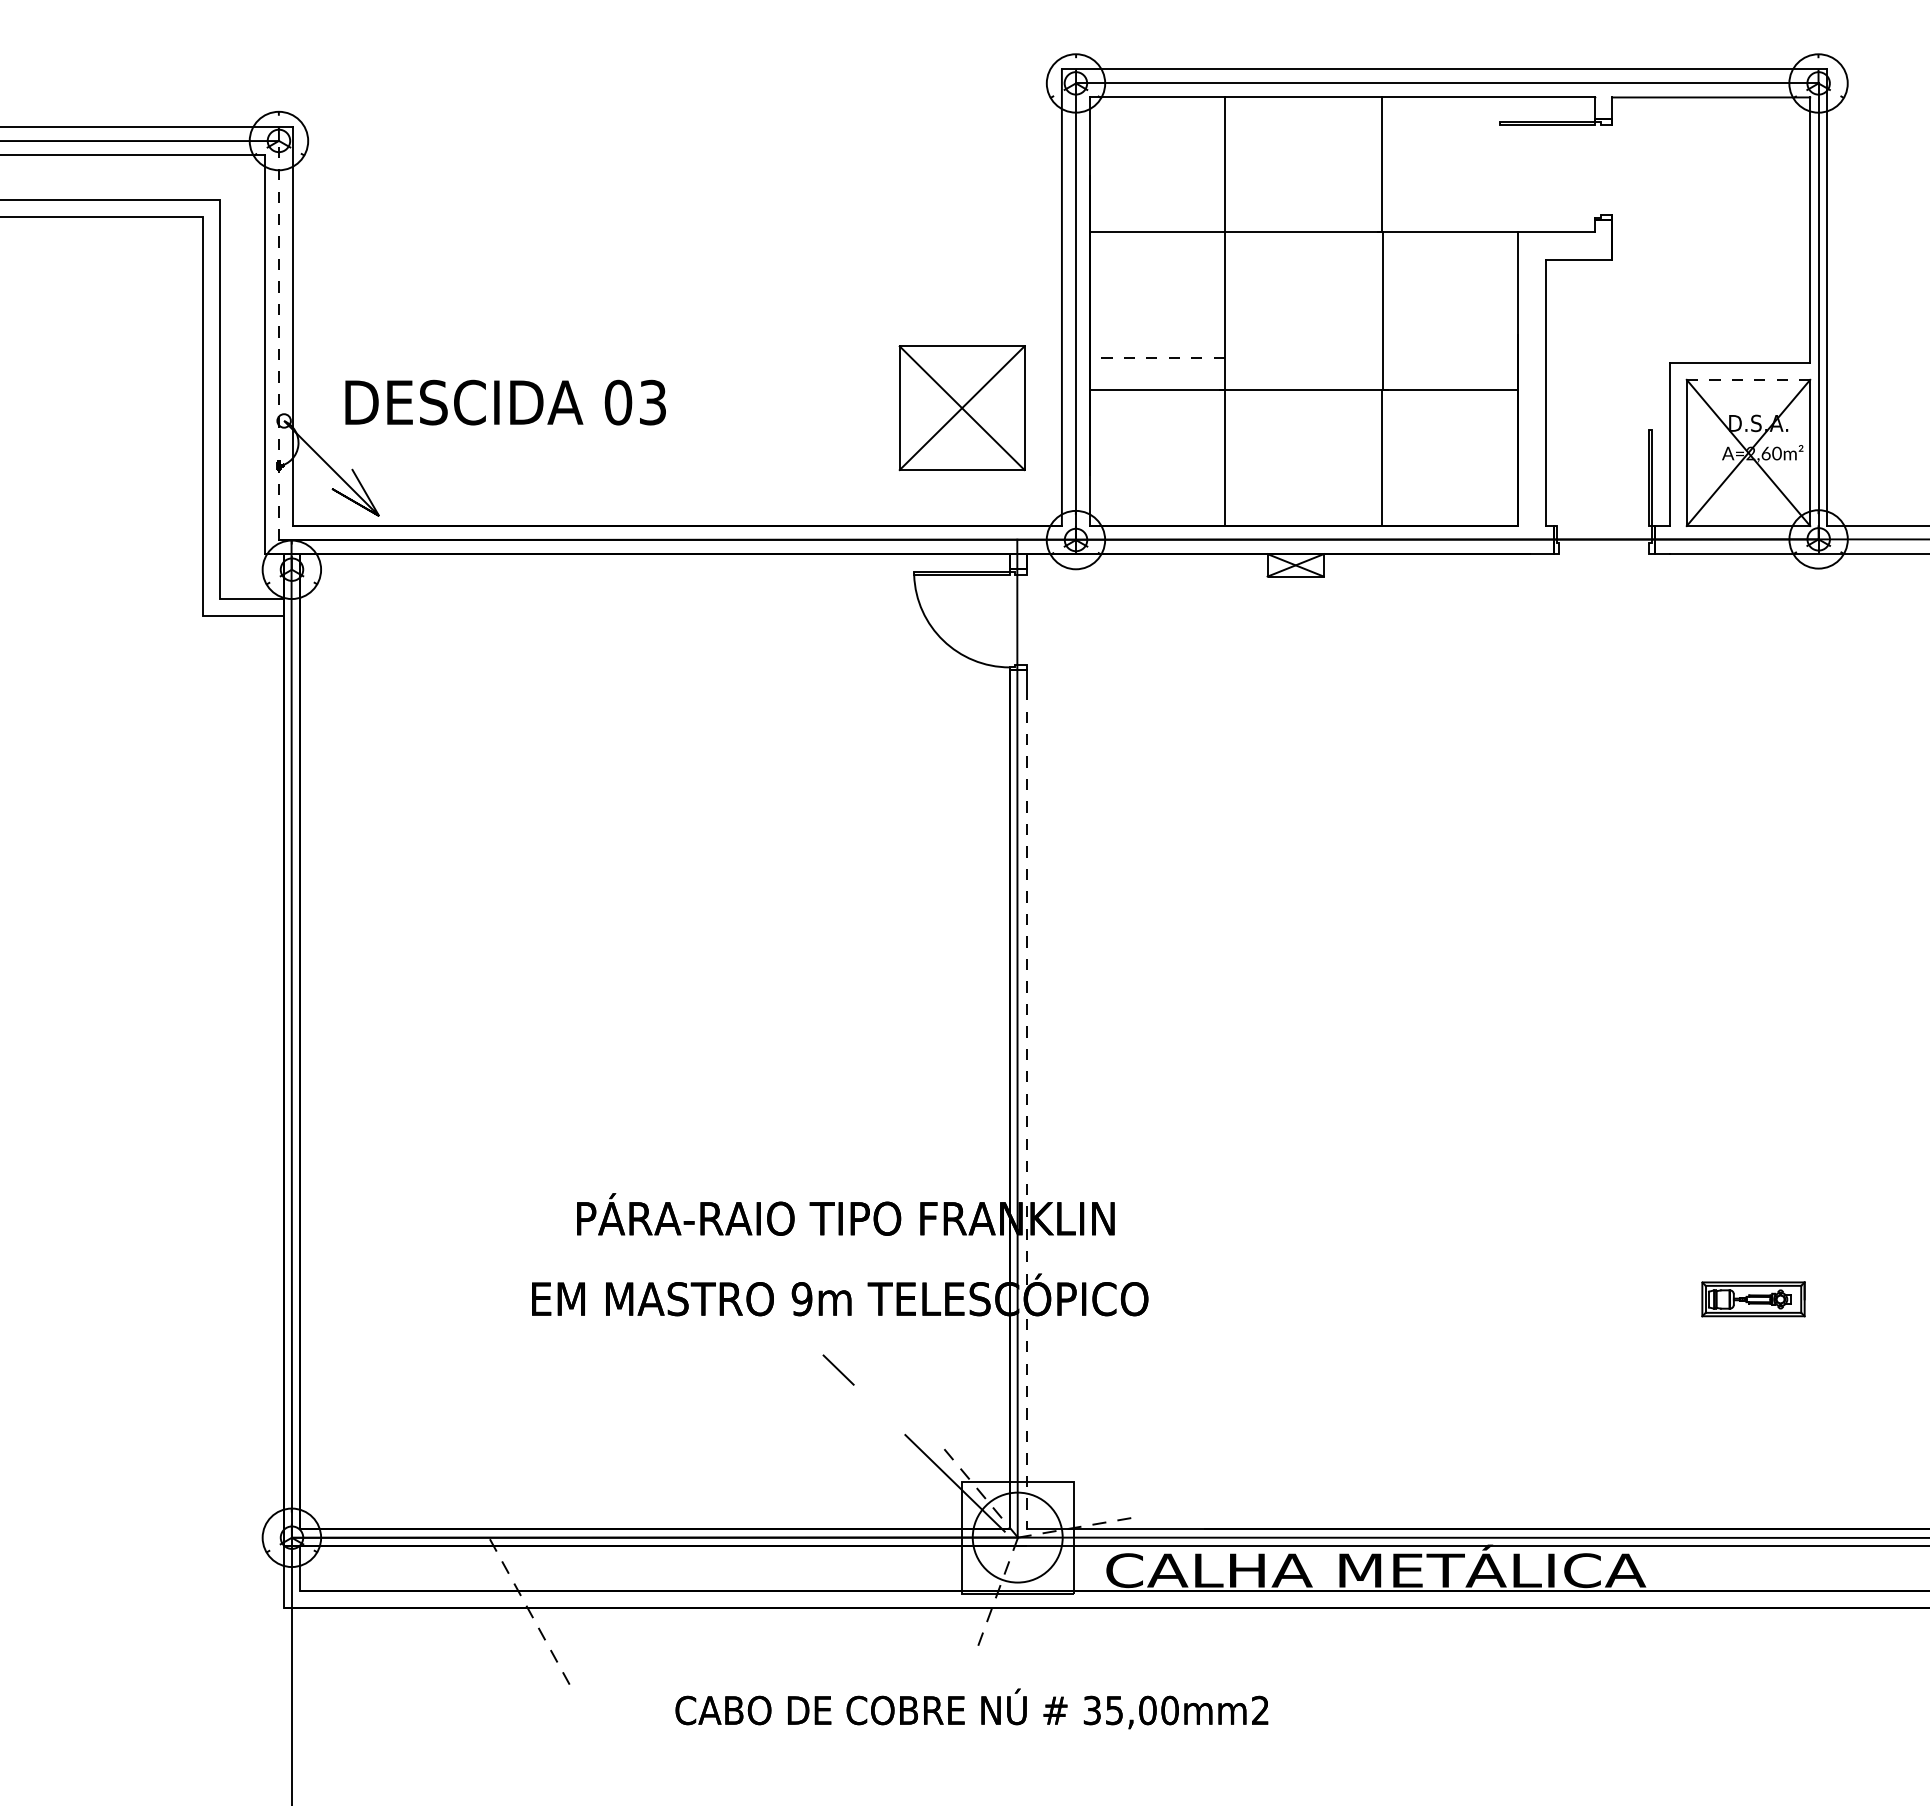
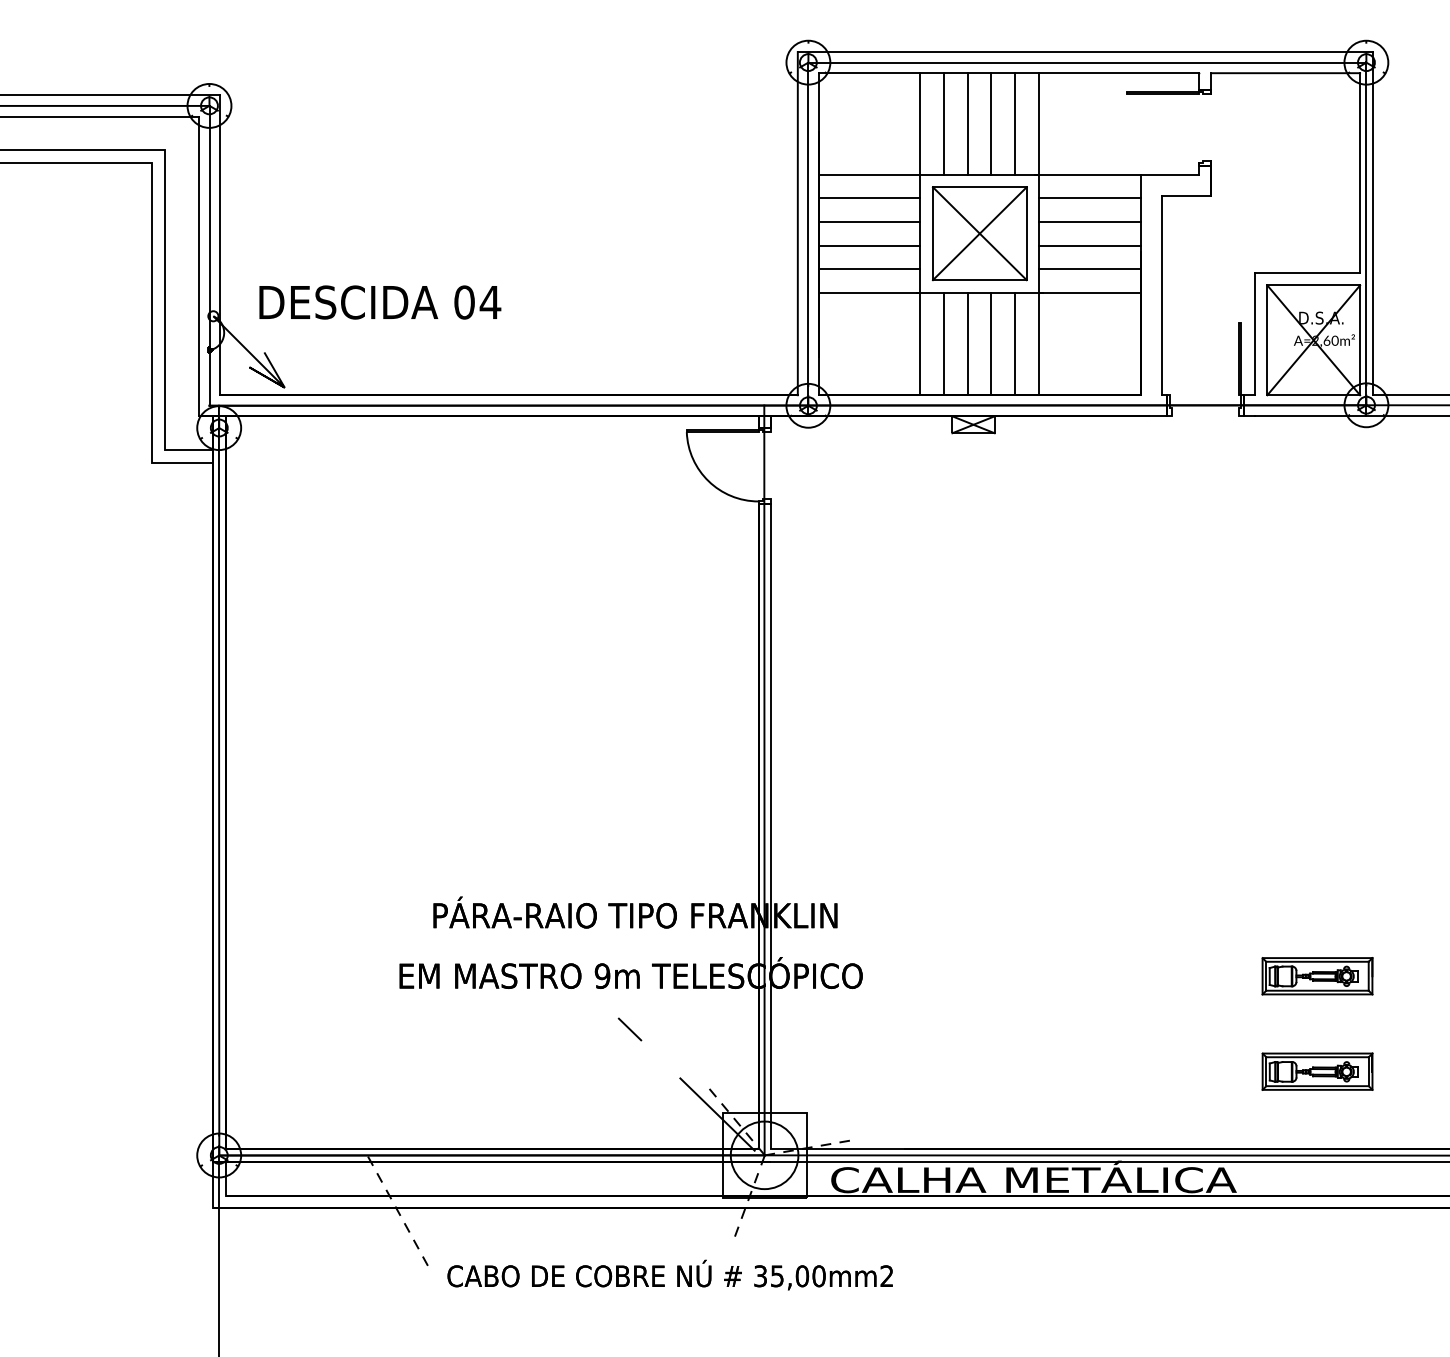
line: (1255, 164) -> (943, 123), added
line: (1287, 164) -> (967, 123), added
line: (1319, 164) -> (991, 123), added
line: (1350, 164) -> (1014, 123), added
line: (1157, 264) -> (869, 198), added
line: (1450, 264) -> (1089, 198), added
line: (1157, 294) -> (869, 221), added
line: (1450, 294) -> (1089, 221), added
line: (1157, 326) -> (869, 245), added
line: (1450, 326) -> (1089, 245), added
line: (278, 340) -> (209, 255), dashed -> solid
line: (1157, 358) -> (869, 269), dashed -> solid
line: (1450, 358) -> (1089, 269), added
line: (1749, 379) -> (1314, 285), dashed -> solid
text: (652, 402) -> (490, 302), 03 -> 04
part: (961, 407) -> (979, 233), moved
line: (1255, 457) -> (943, 343), added
line: (1287, 457) -> (967, 343), added
line: (1319, 457) -> (991, 343), added
line: (1350, 457) -> (1014, 343), added
line: (1026, 1109) -> (771, 833), dashed -> solid
part: (1753, 1299) -> (1317, 976), size x1.43
part: (1753, 1426) -> (1317, 1071), added
text: (970, 1708) -> (669, 1274), moved

